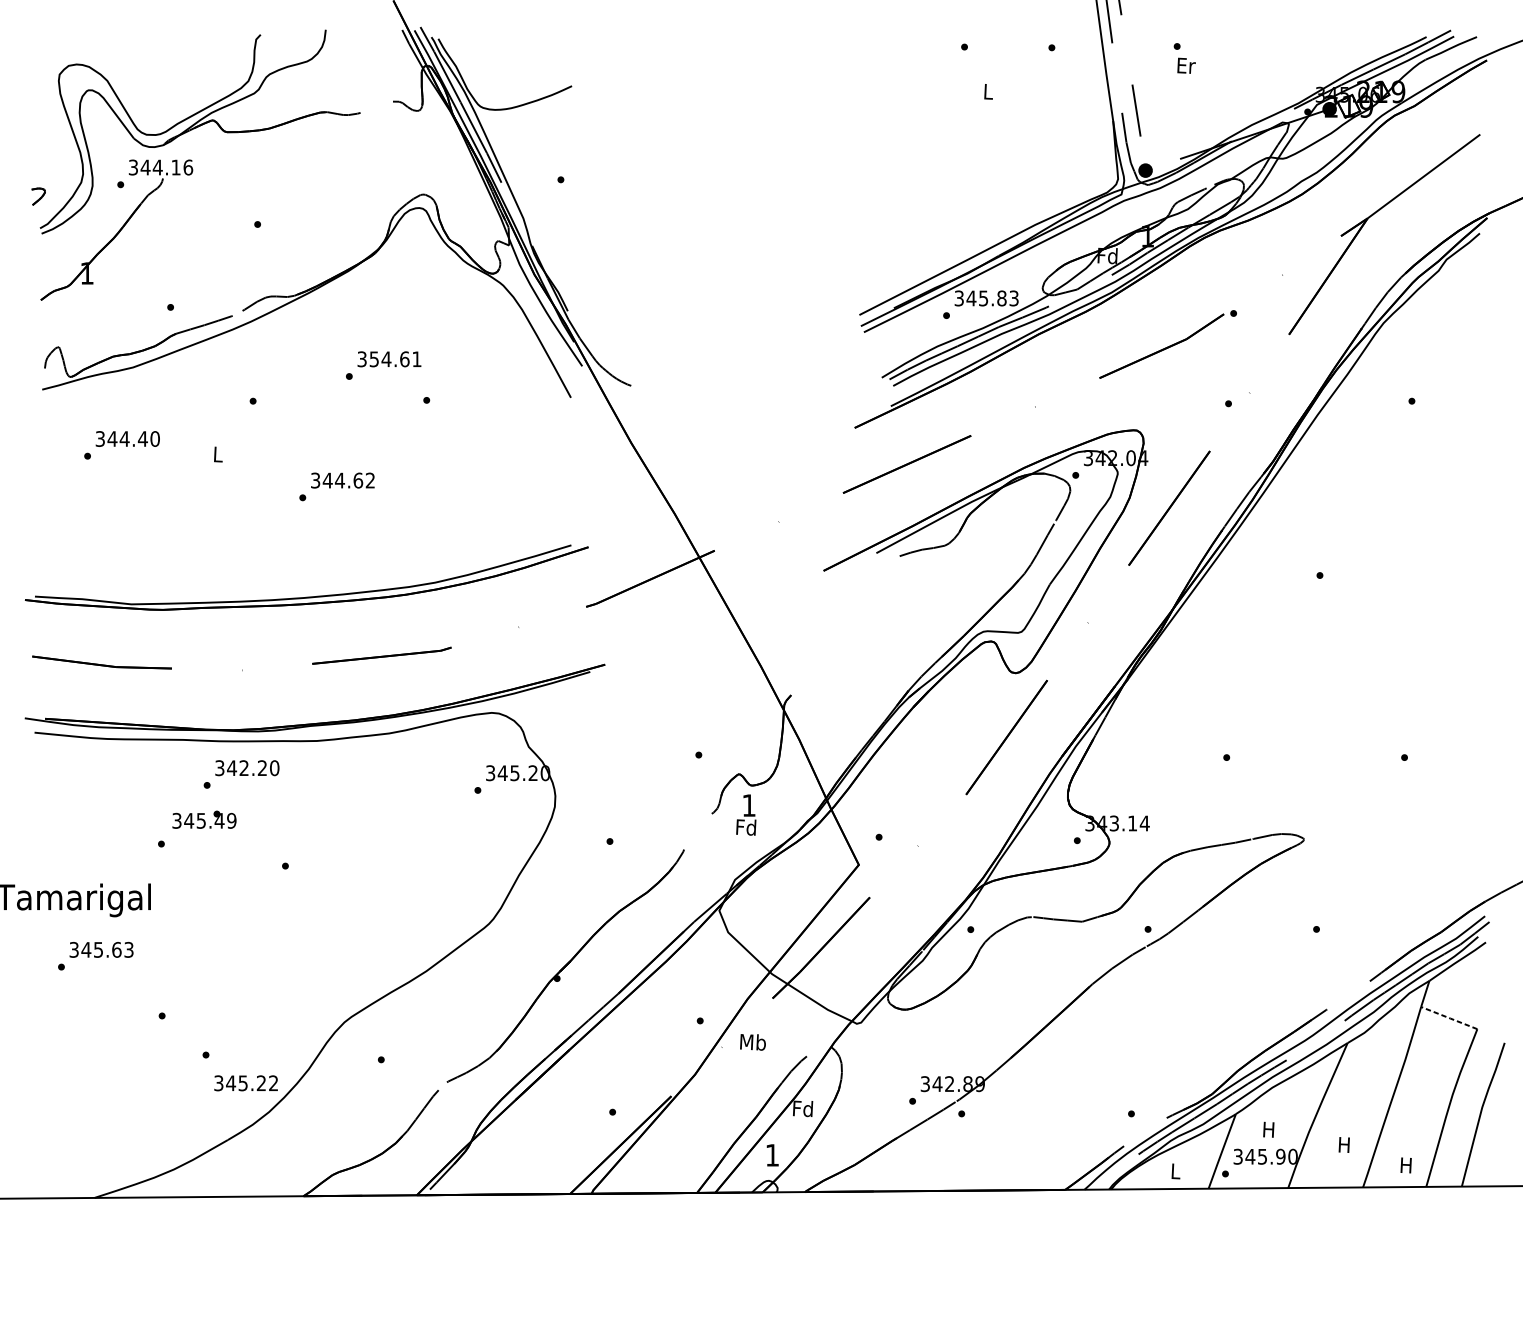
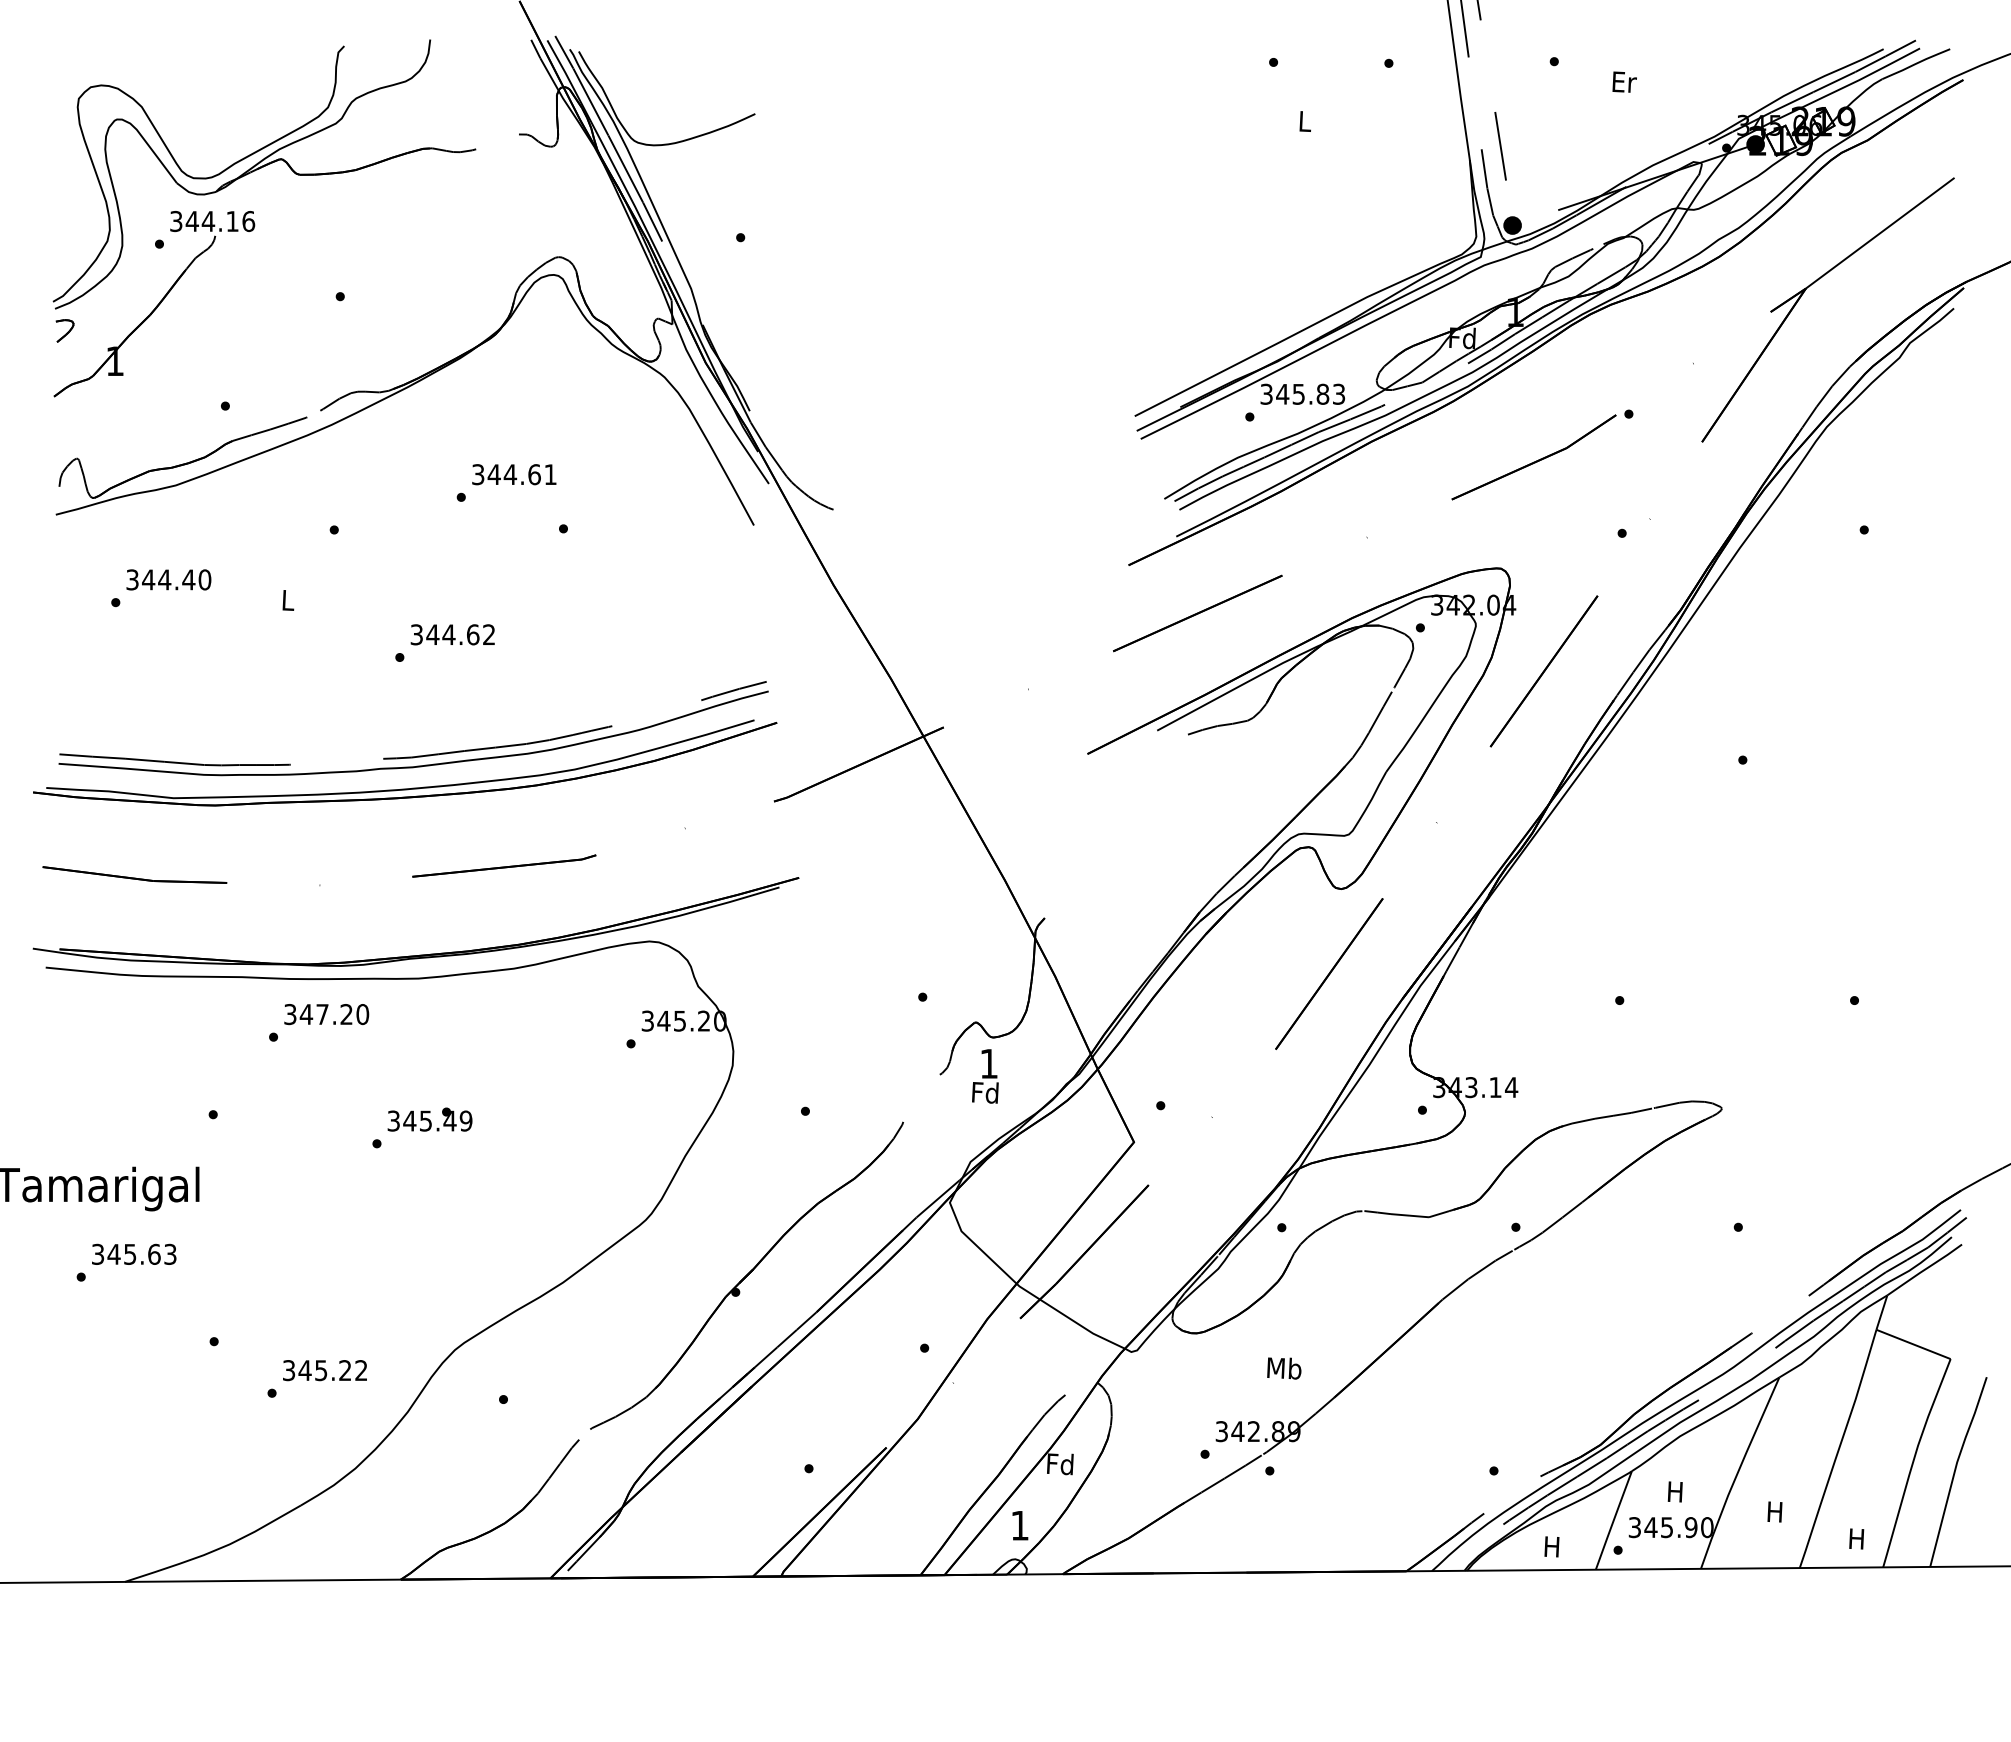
text: (1186, 65) -> (1624, 81), moved
part: (38, 196) -> (64, 330), moved
text: (373, 359) -> (493, 474), 354.61 -> 344.61
part: (316, 572) -> (417, 755), added
text: (244, 768) -> (322, 1014), 342.20 -> 347.20
text: (204, 819) -> (429, 1119), moved
line: (1449, 1018) -> (1914, 1344), dashed -> solid
text: (753, 1042) -> (1284, 1368), moved
text: (245, 1083) -> (324, 1370), moved
text: (1175, 1171) -> (1551, 1546), L -> H

